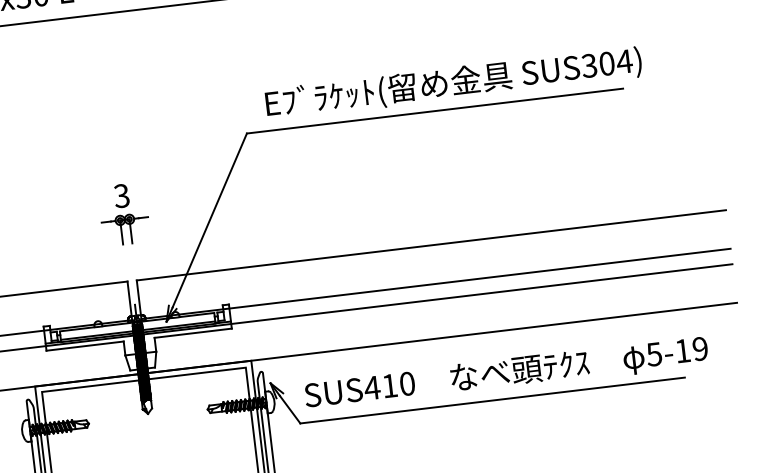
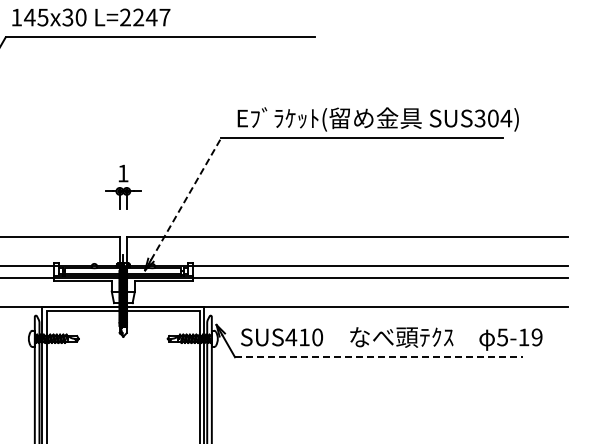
text: (120, 196) -> (122, 173), 3 -> 1
line: (210, 219) -> (186, 198), solid -> dashed
line: (493, 400) -> (379, 357), solid -> dashed

